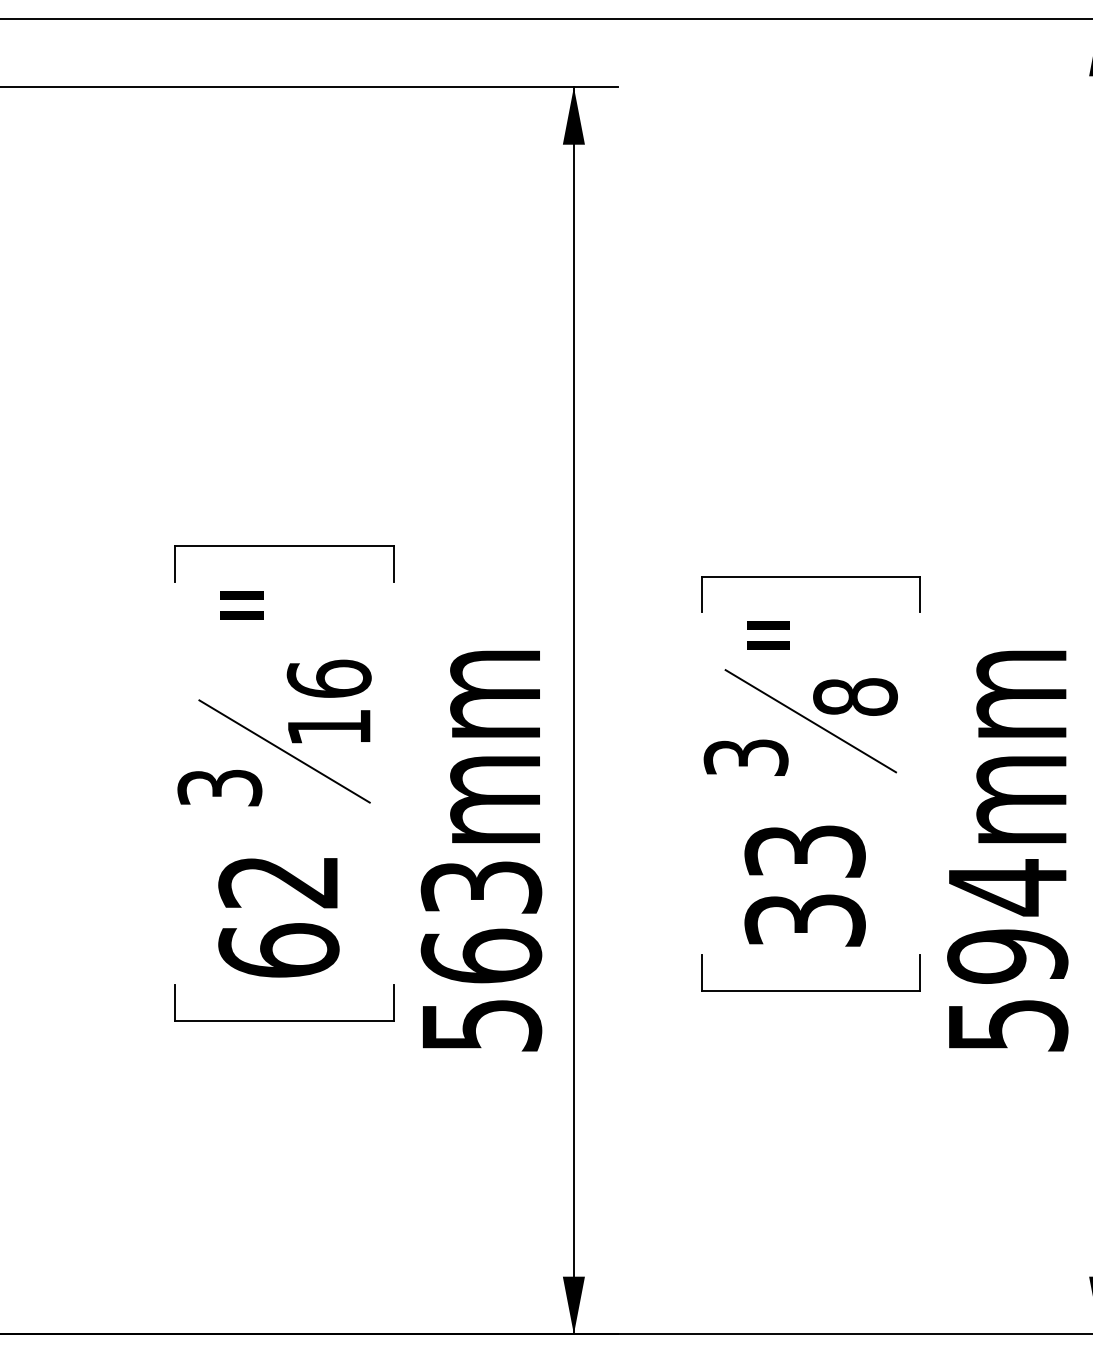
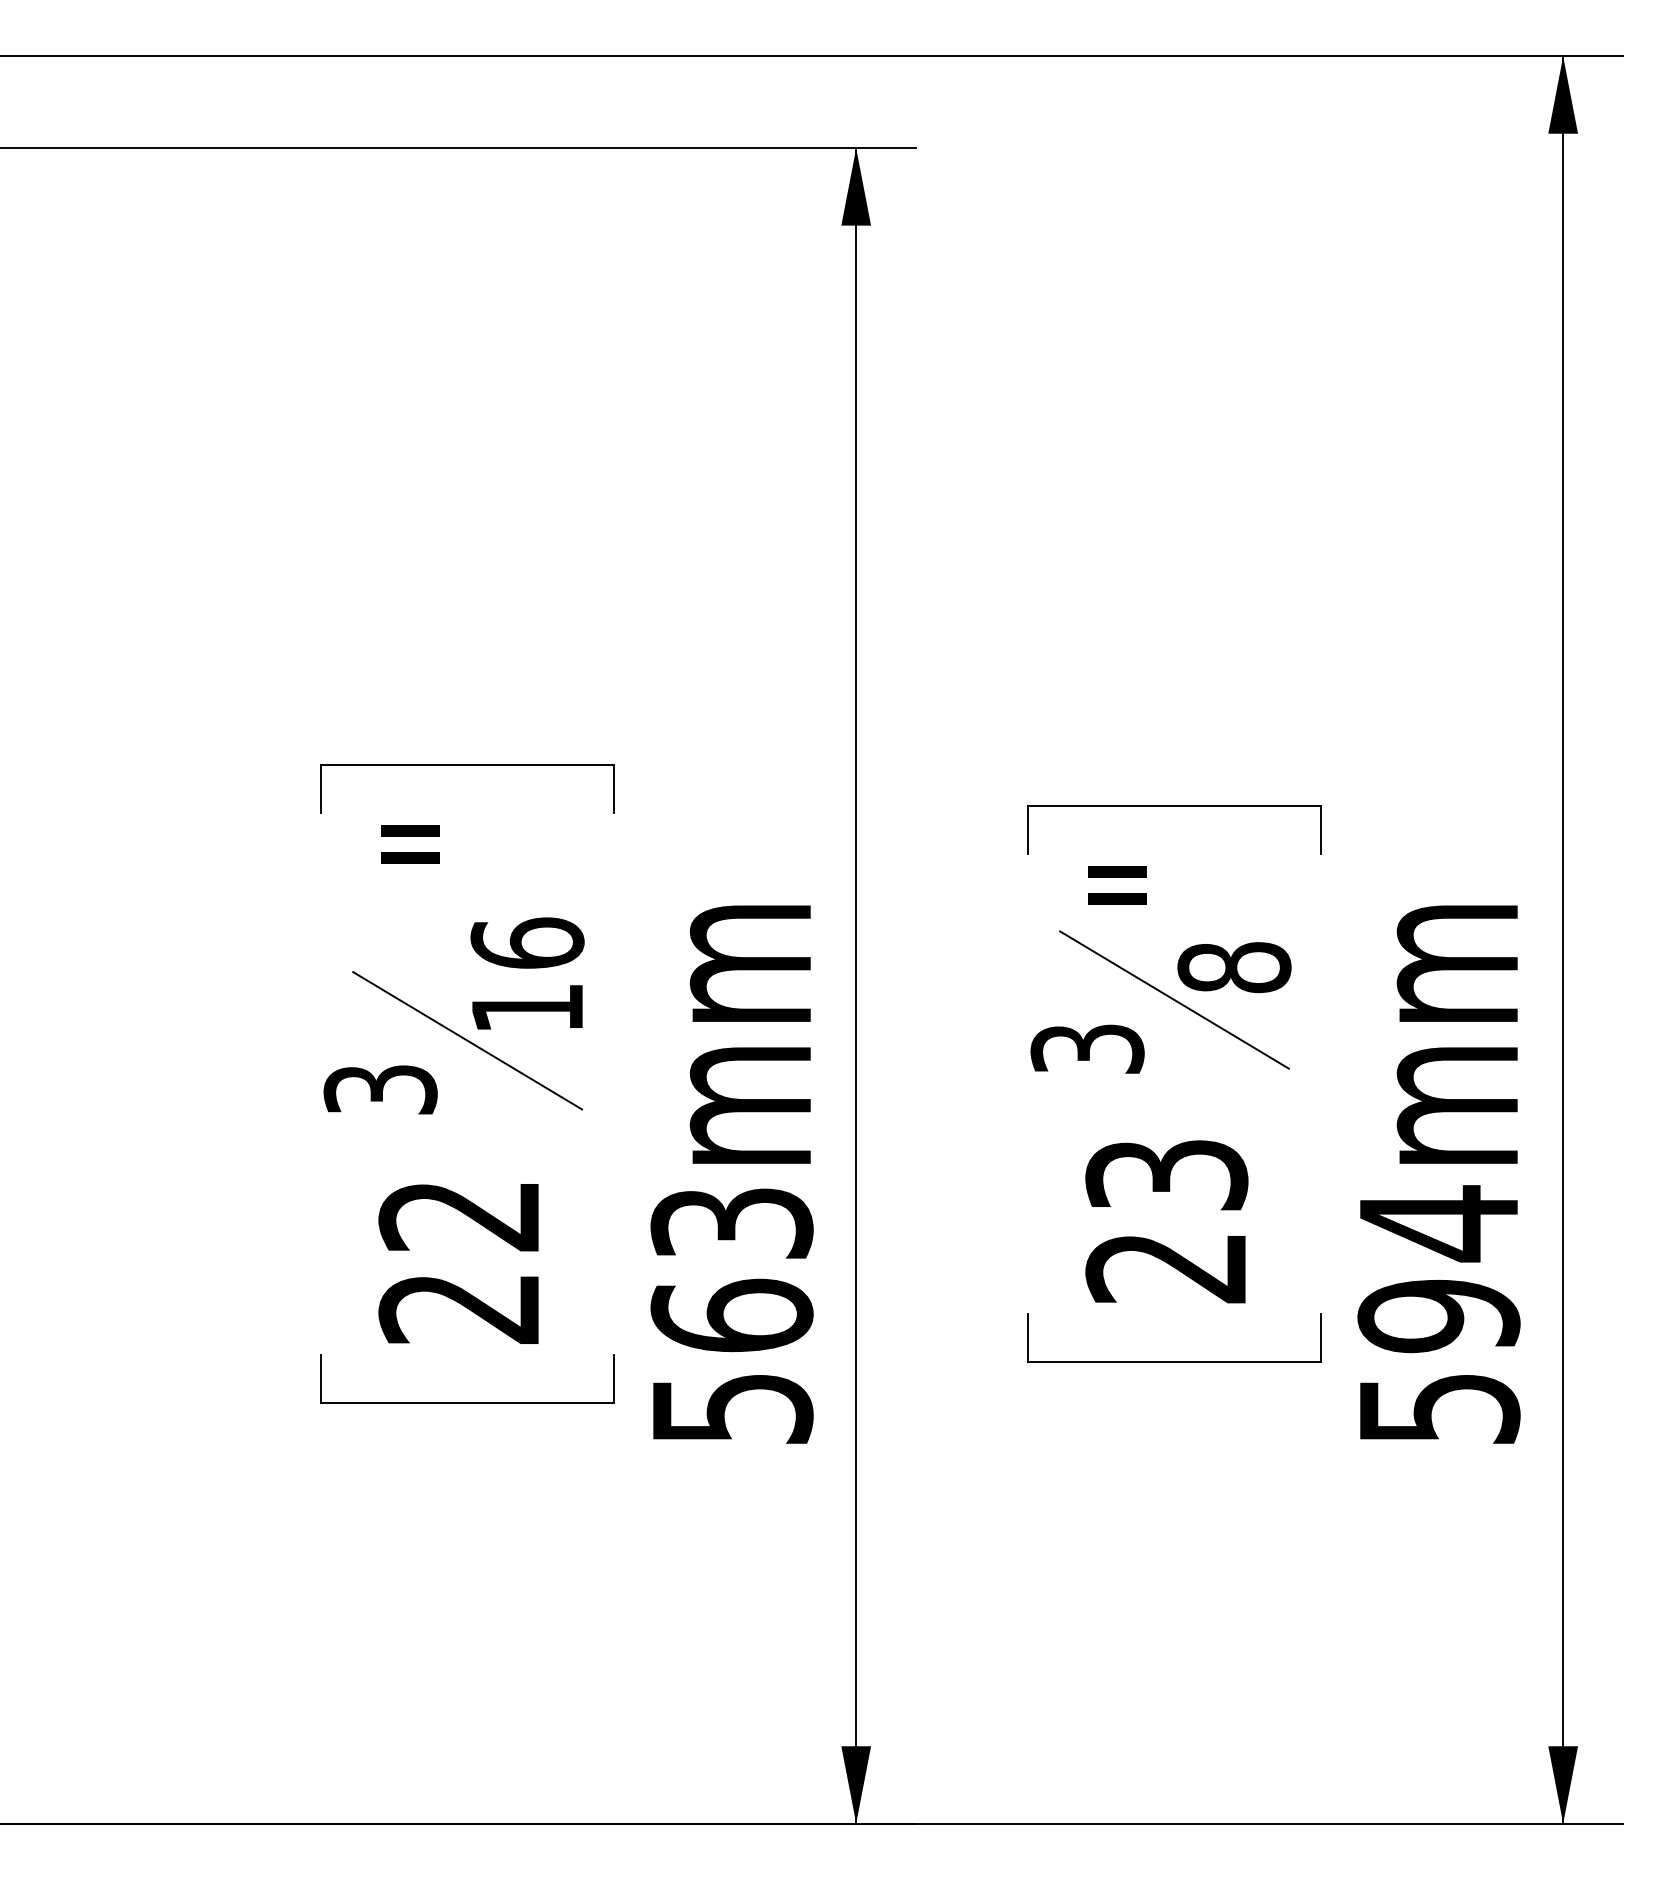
text: (804, 921) -> (1166, 1268), 33 -> 23
text: (278, 950) -> (459, 1307), 62 -> 22

